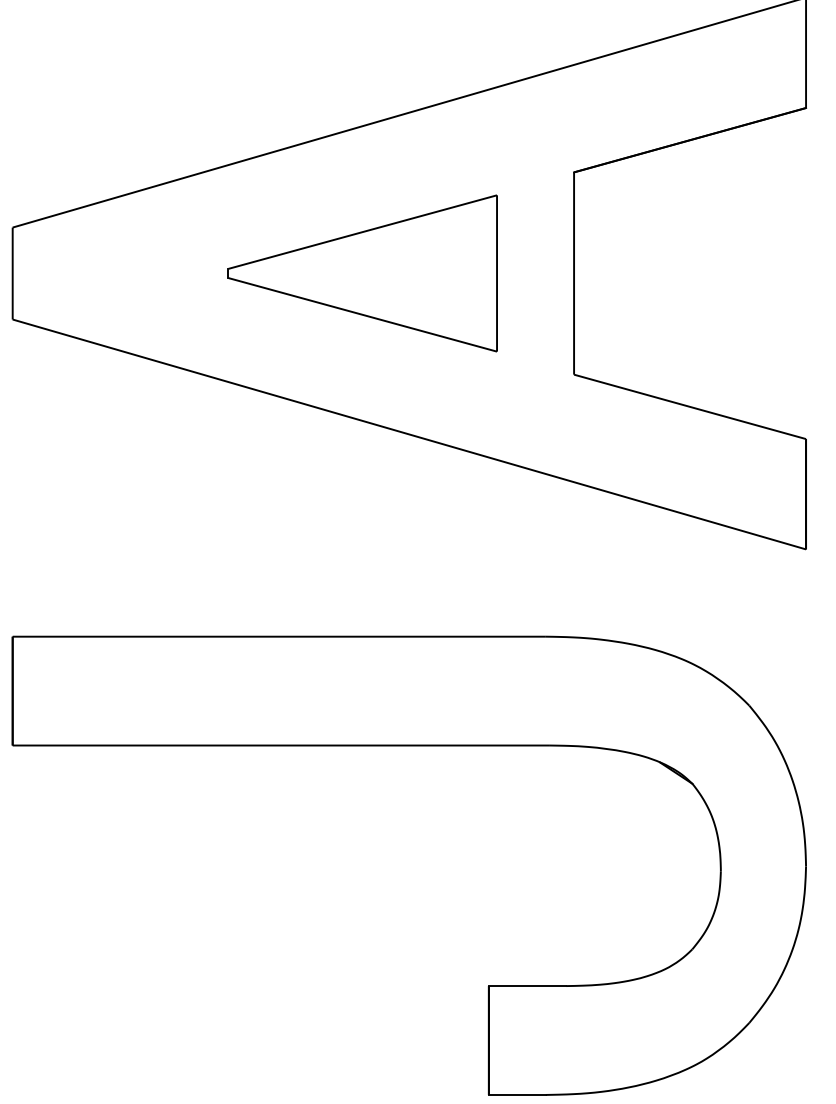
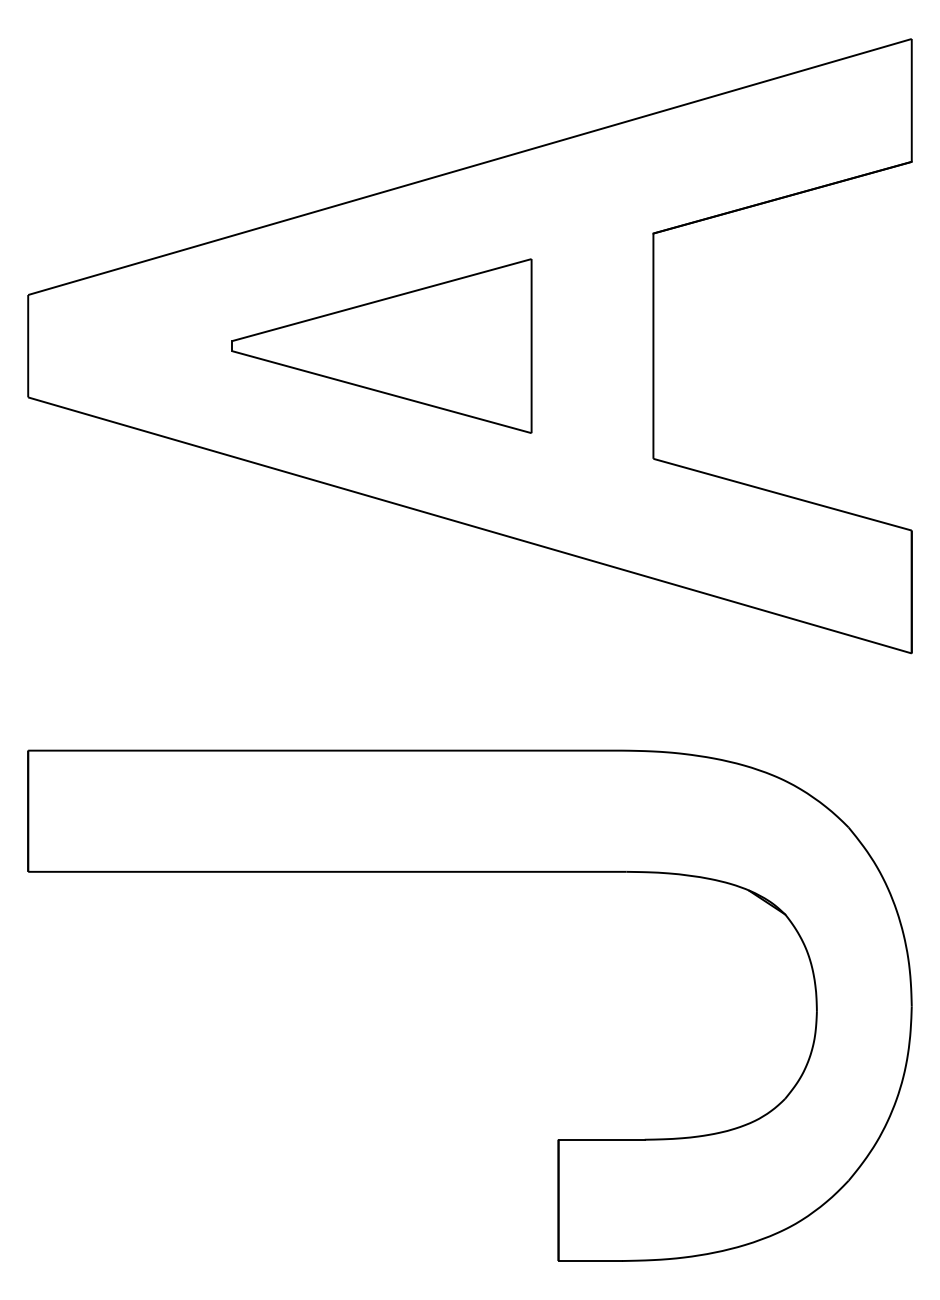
part: (362, 272) -> (381, 345), moved

